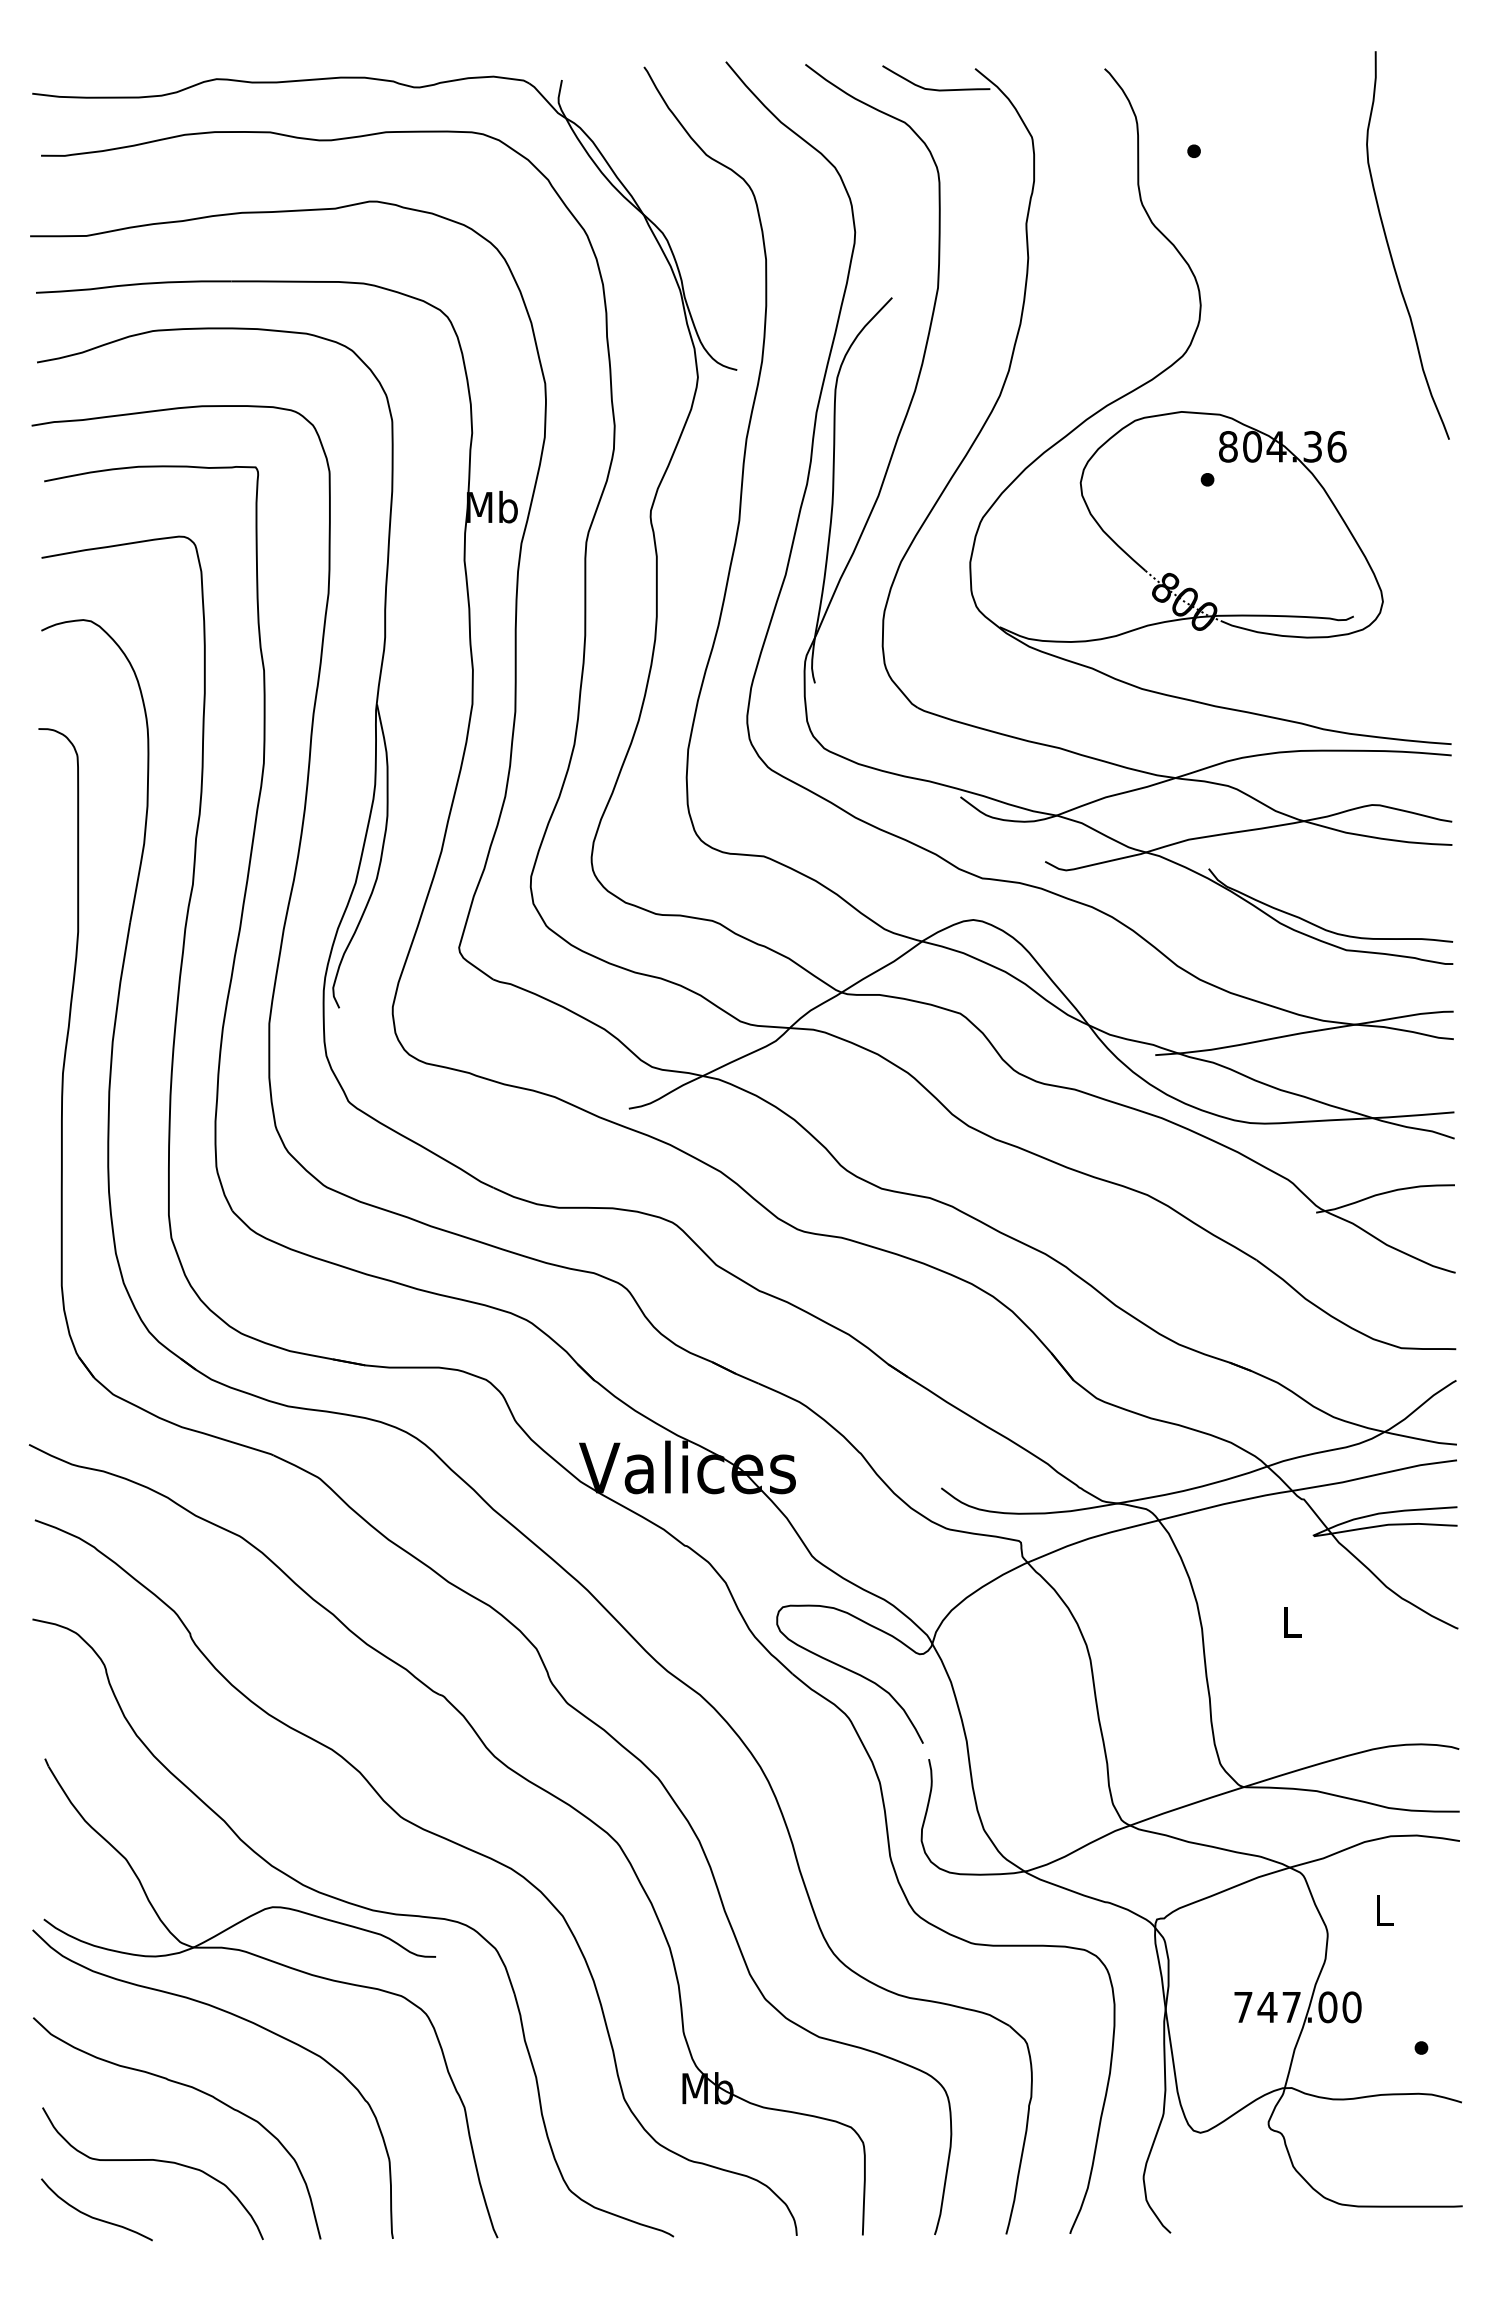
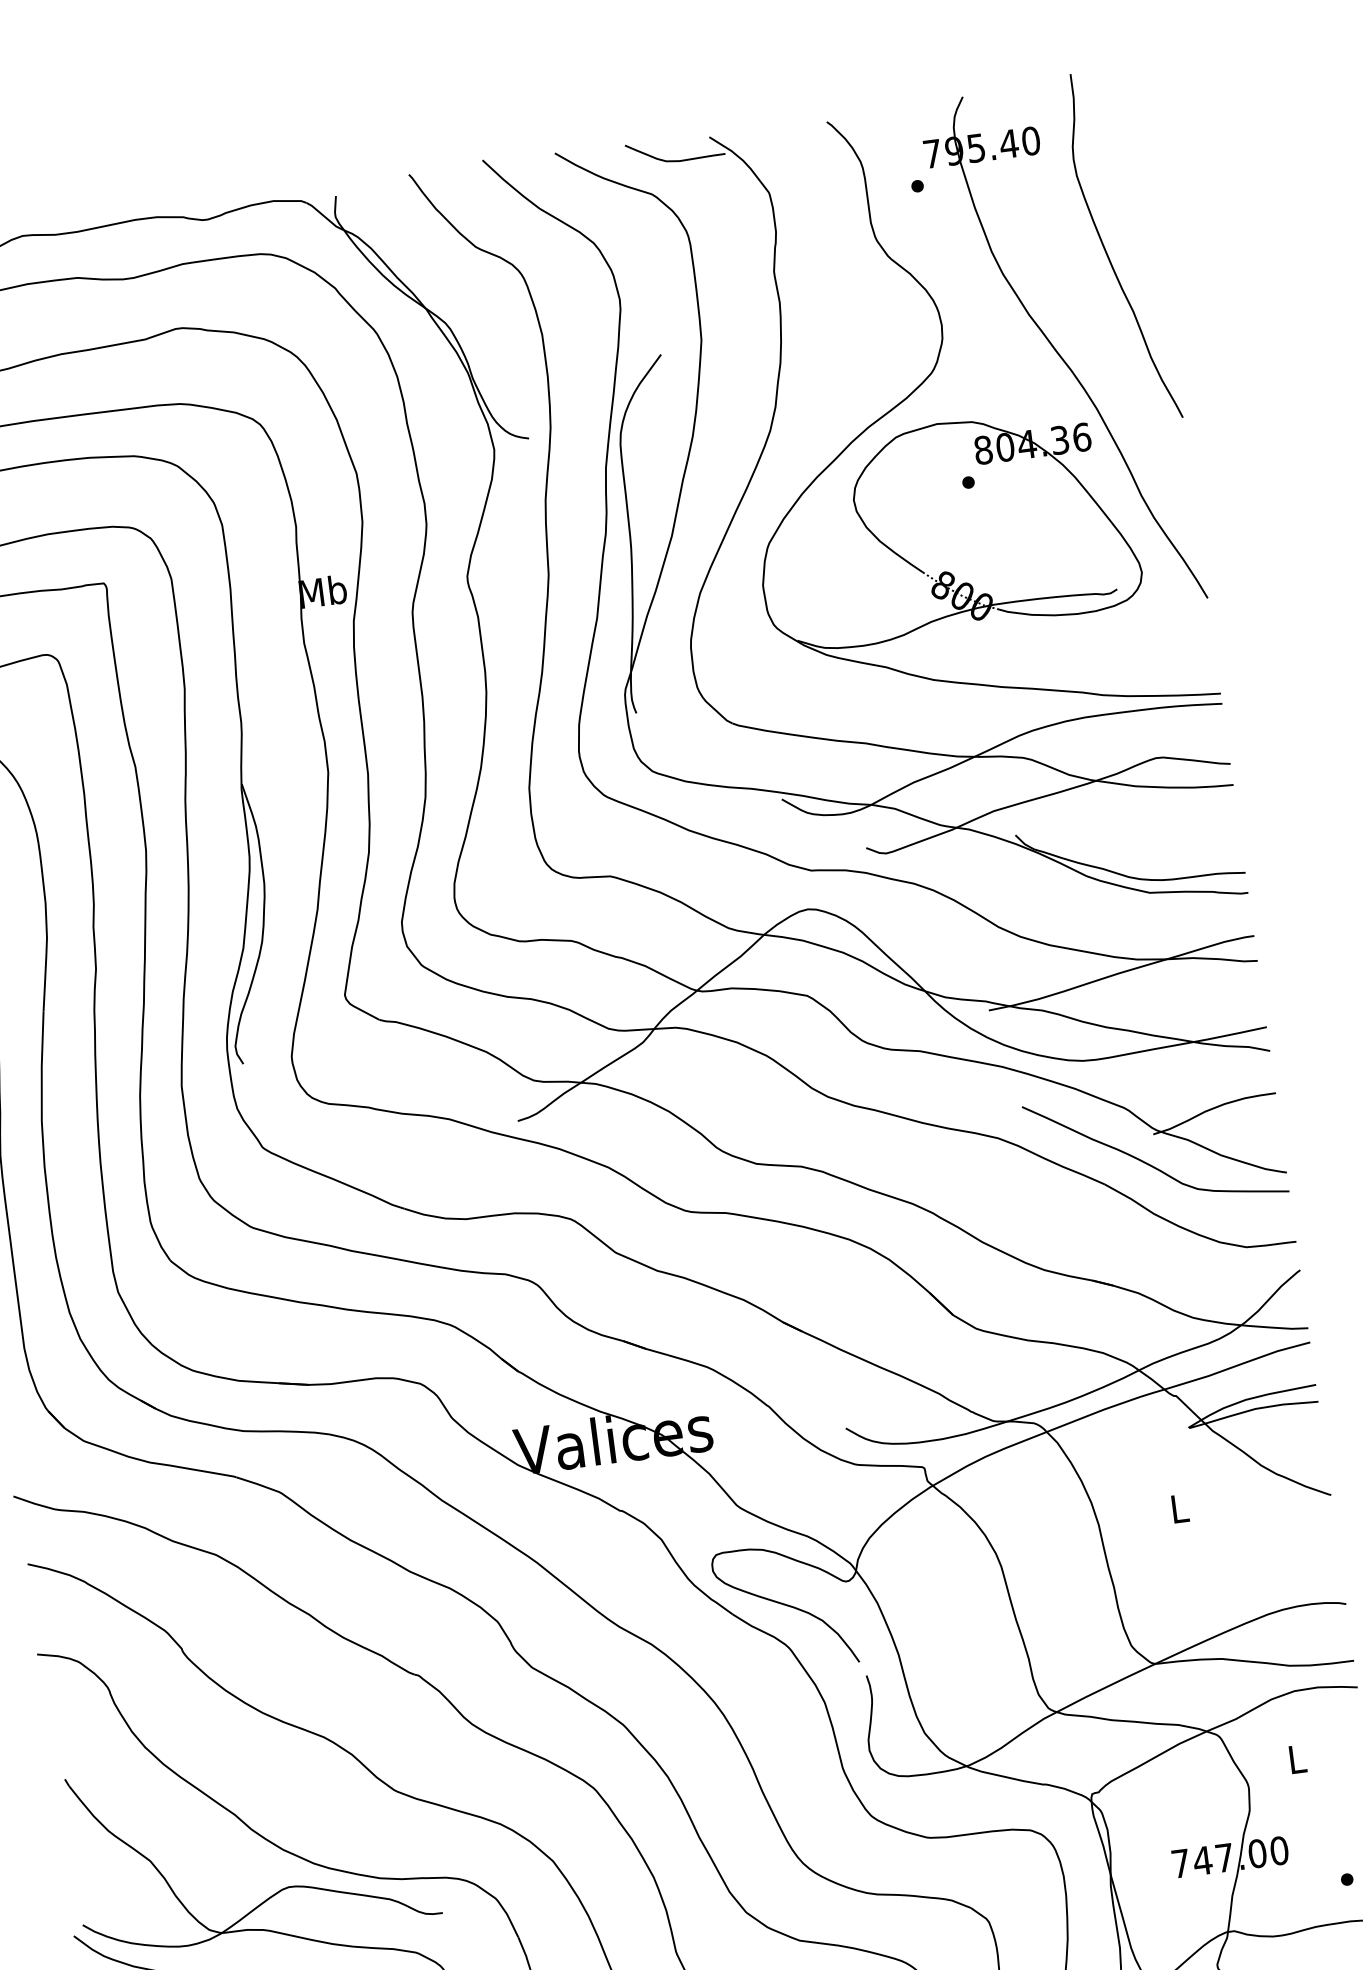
part: (1328, 349) -> (1062, 350), added
curve: (1304, 1241) -> (1146, 1161), added

